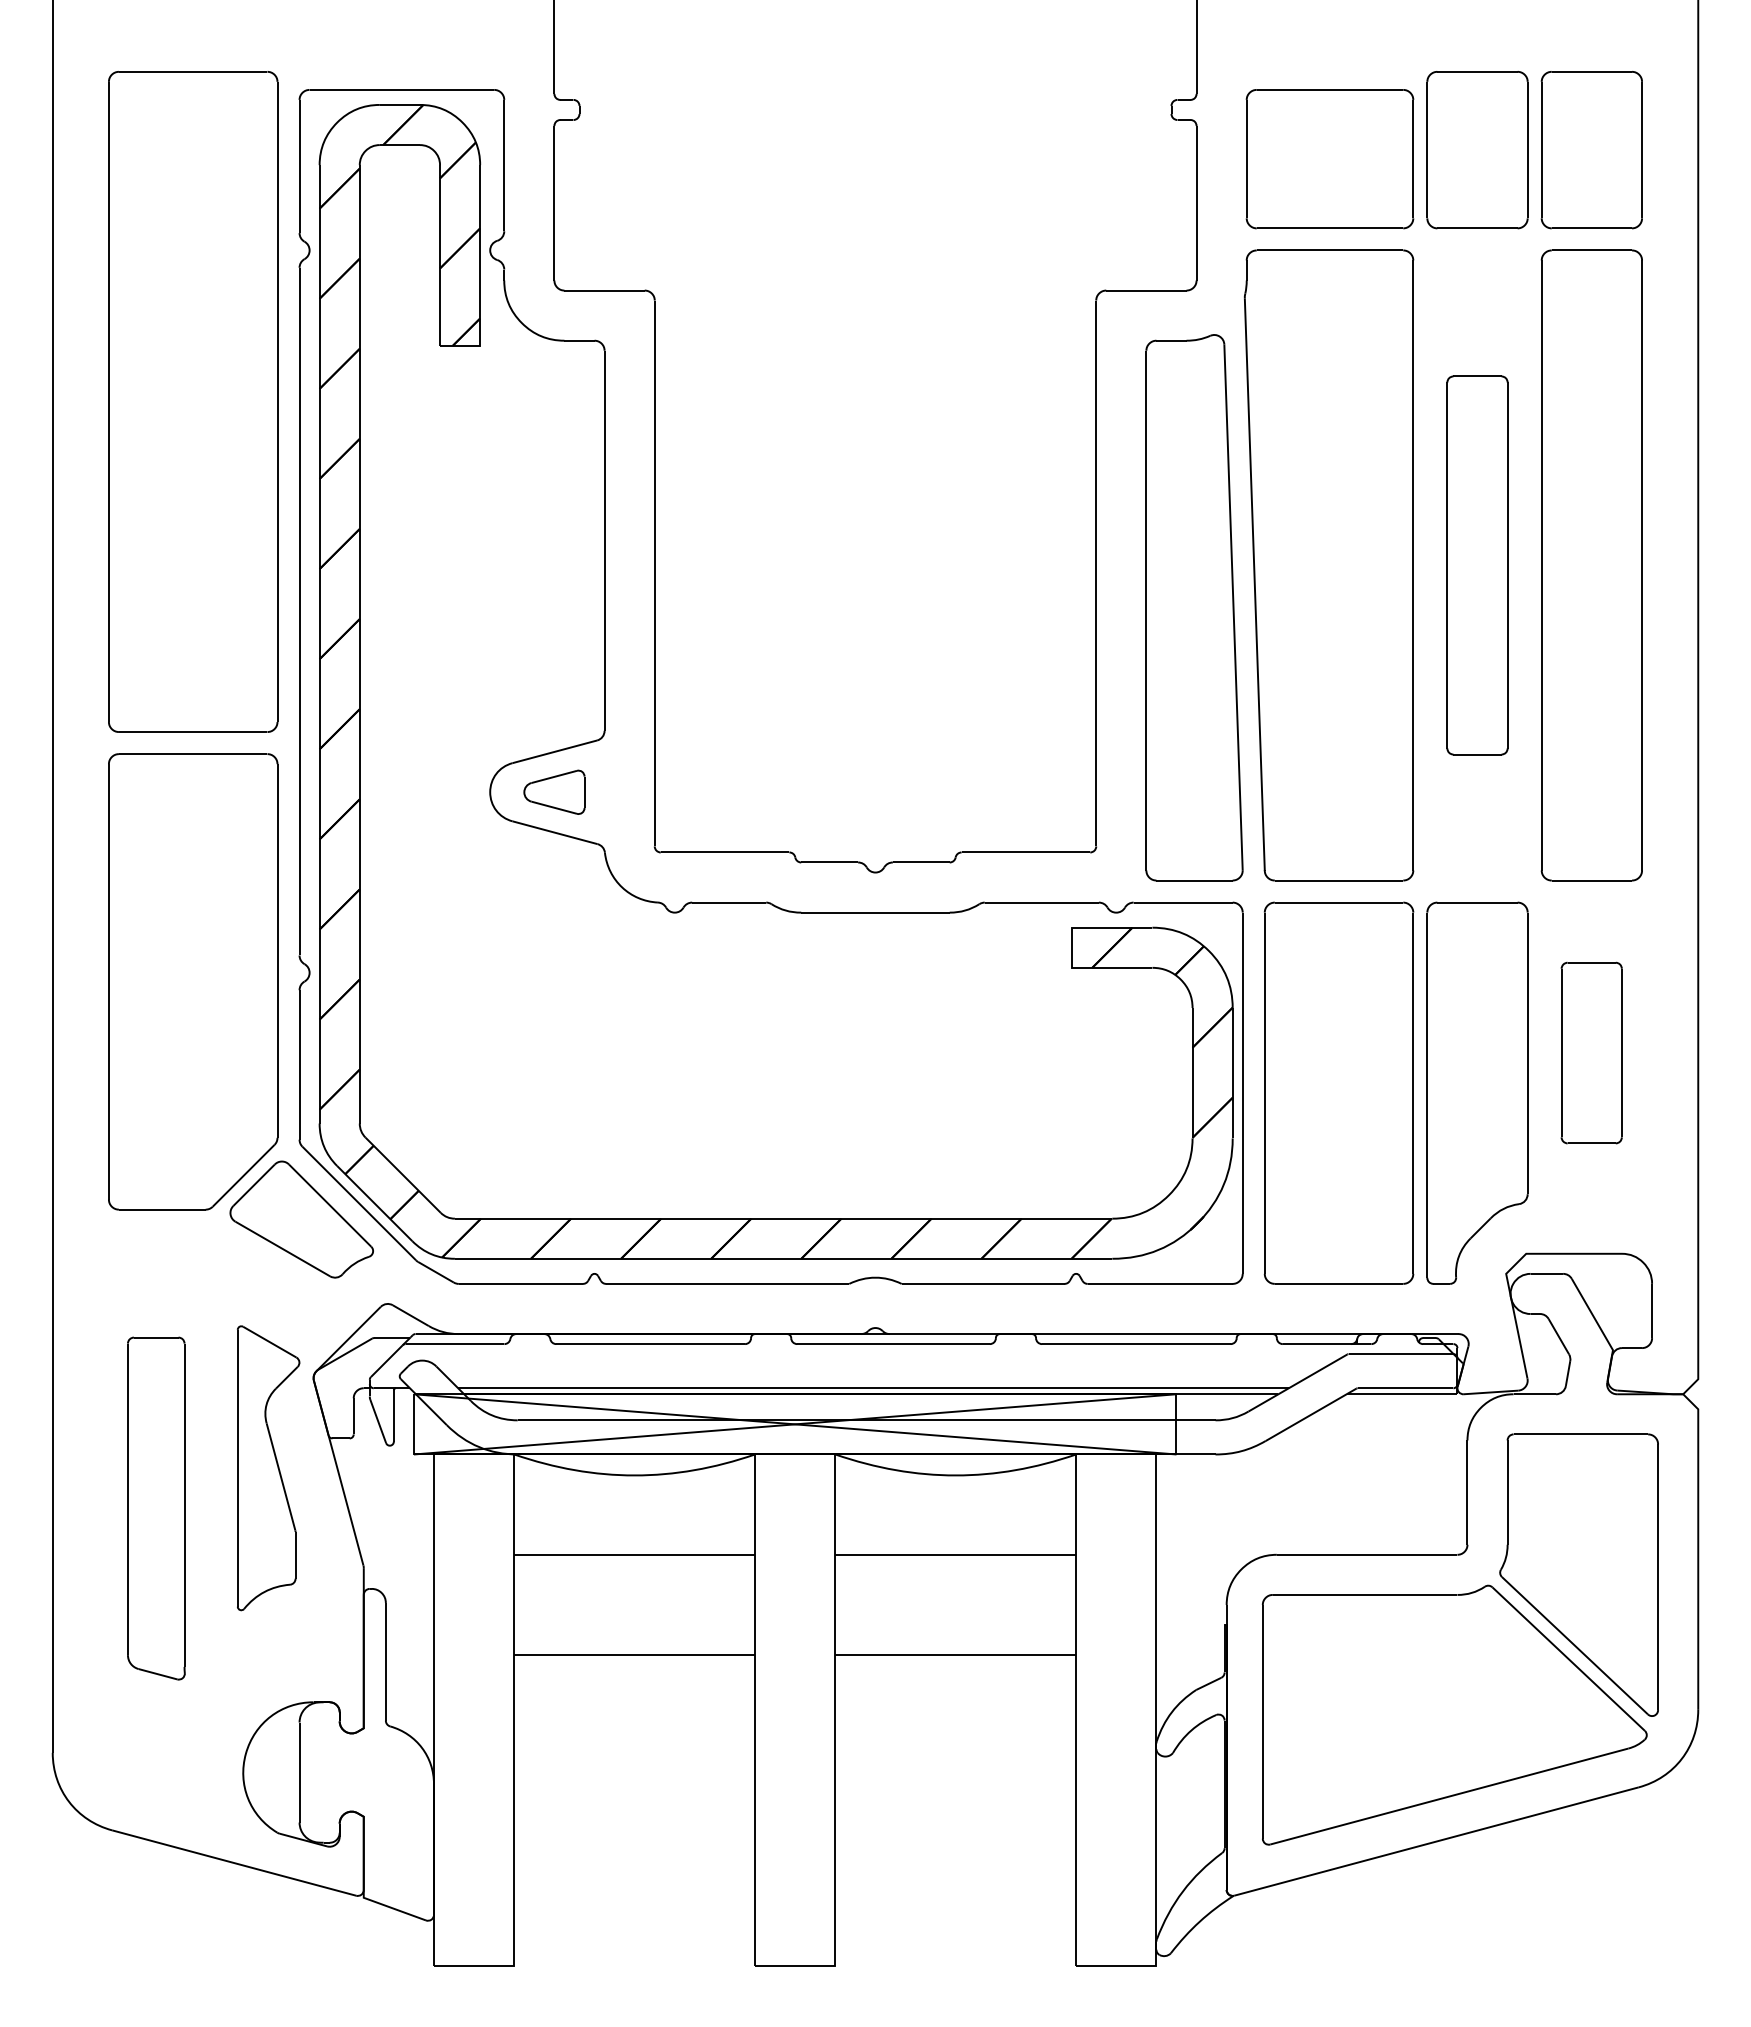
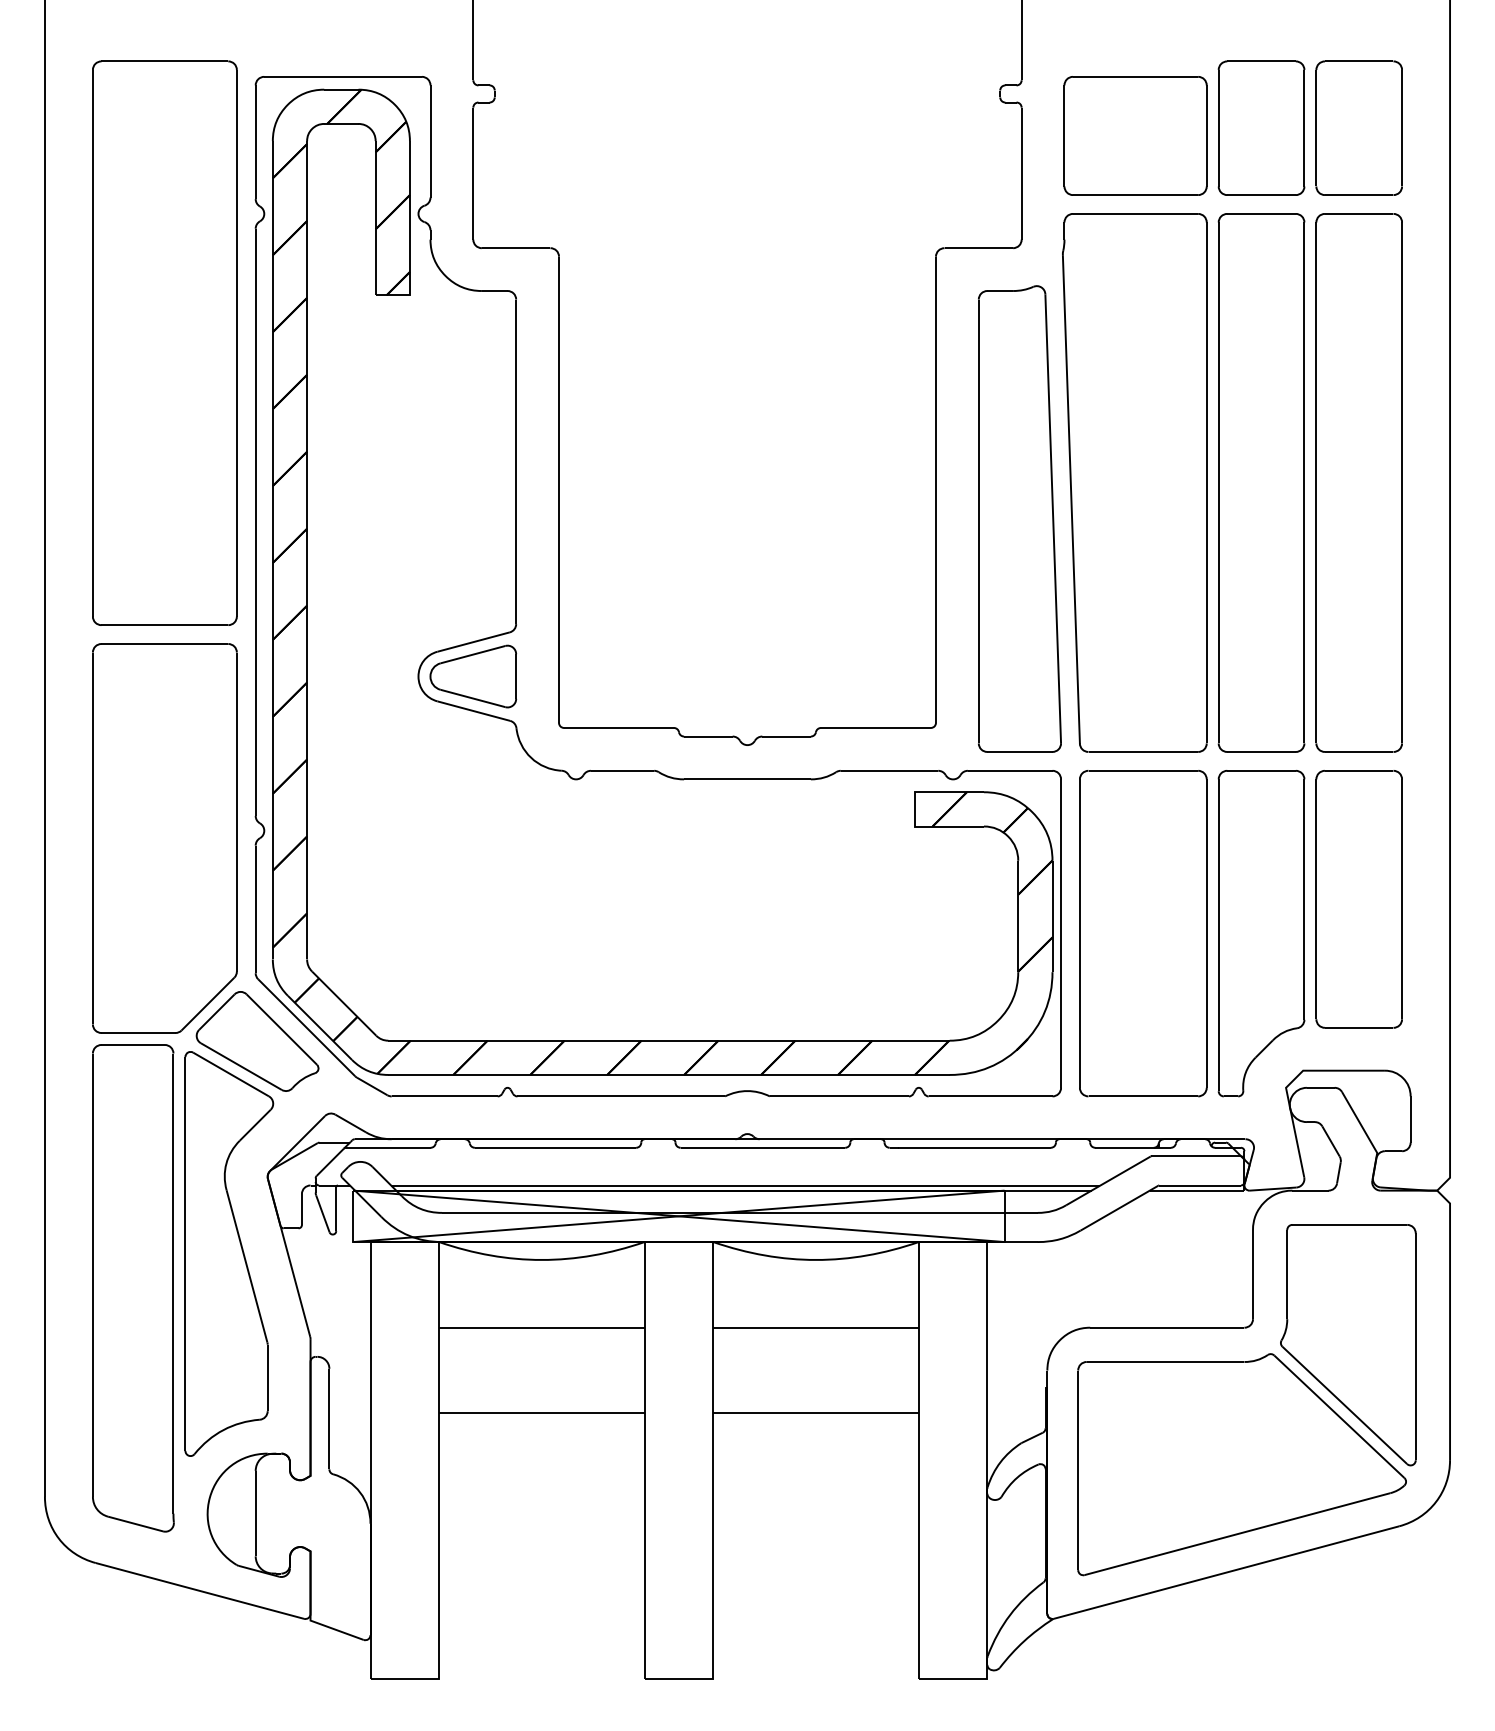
part: (1477, 565) -> (1261, 482), size x1.67
part: (554, 792) -> (473, 676), size x1.67
part: (1591, 1052) -> (1358, 898), size x1.67
part: (268, 1467) -> (229, 1253), size x1.67
part: (156, 1508) -> (133, 1288), size x1.67

